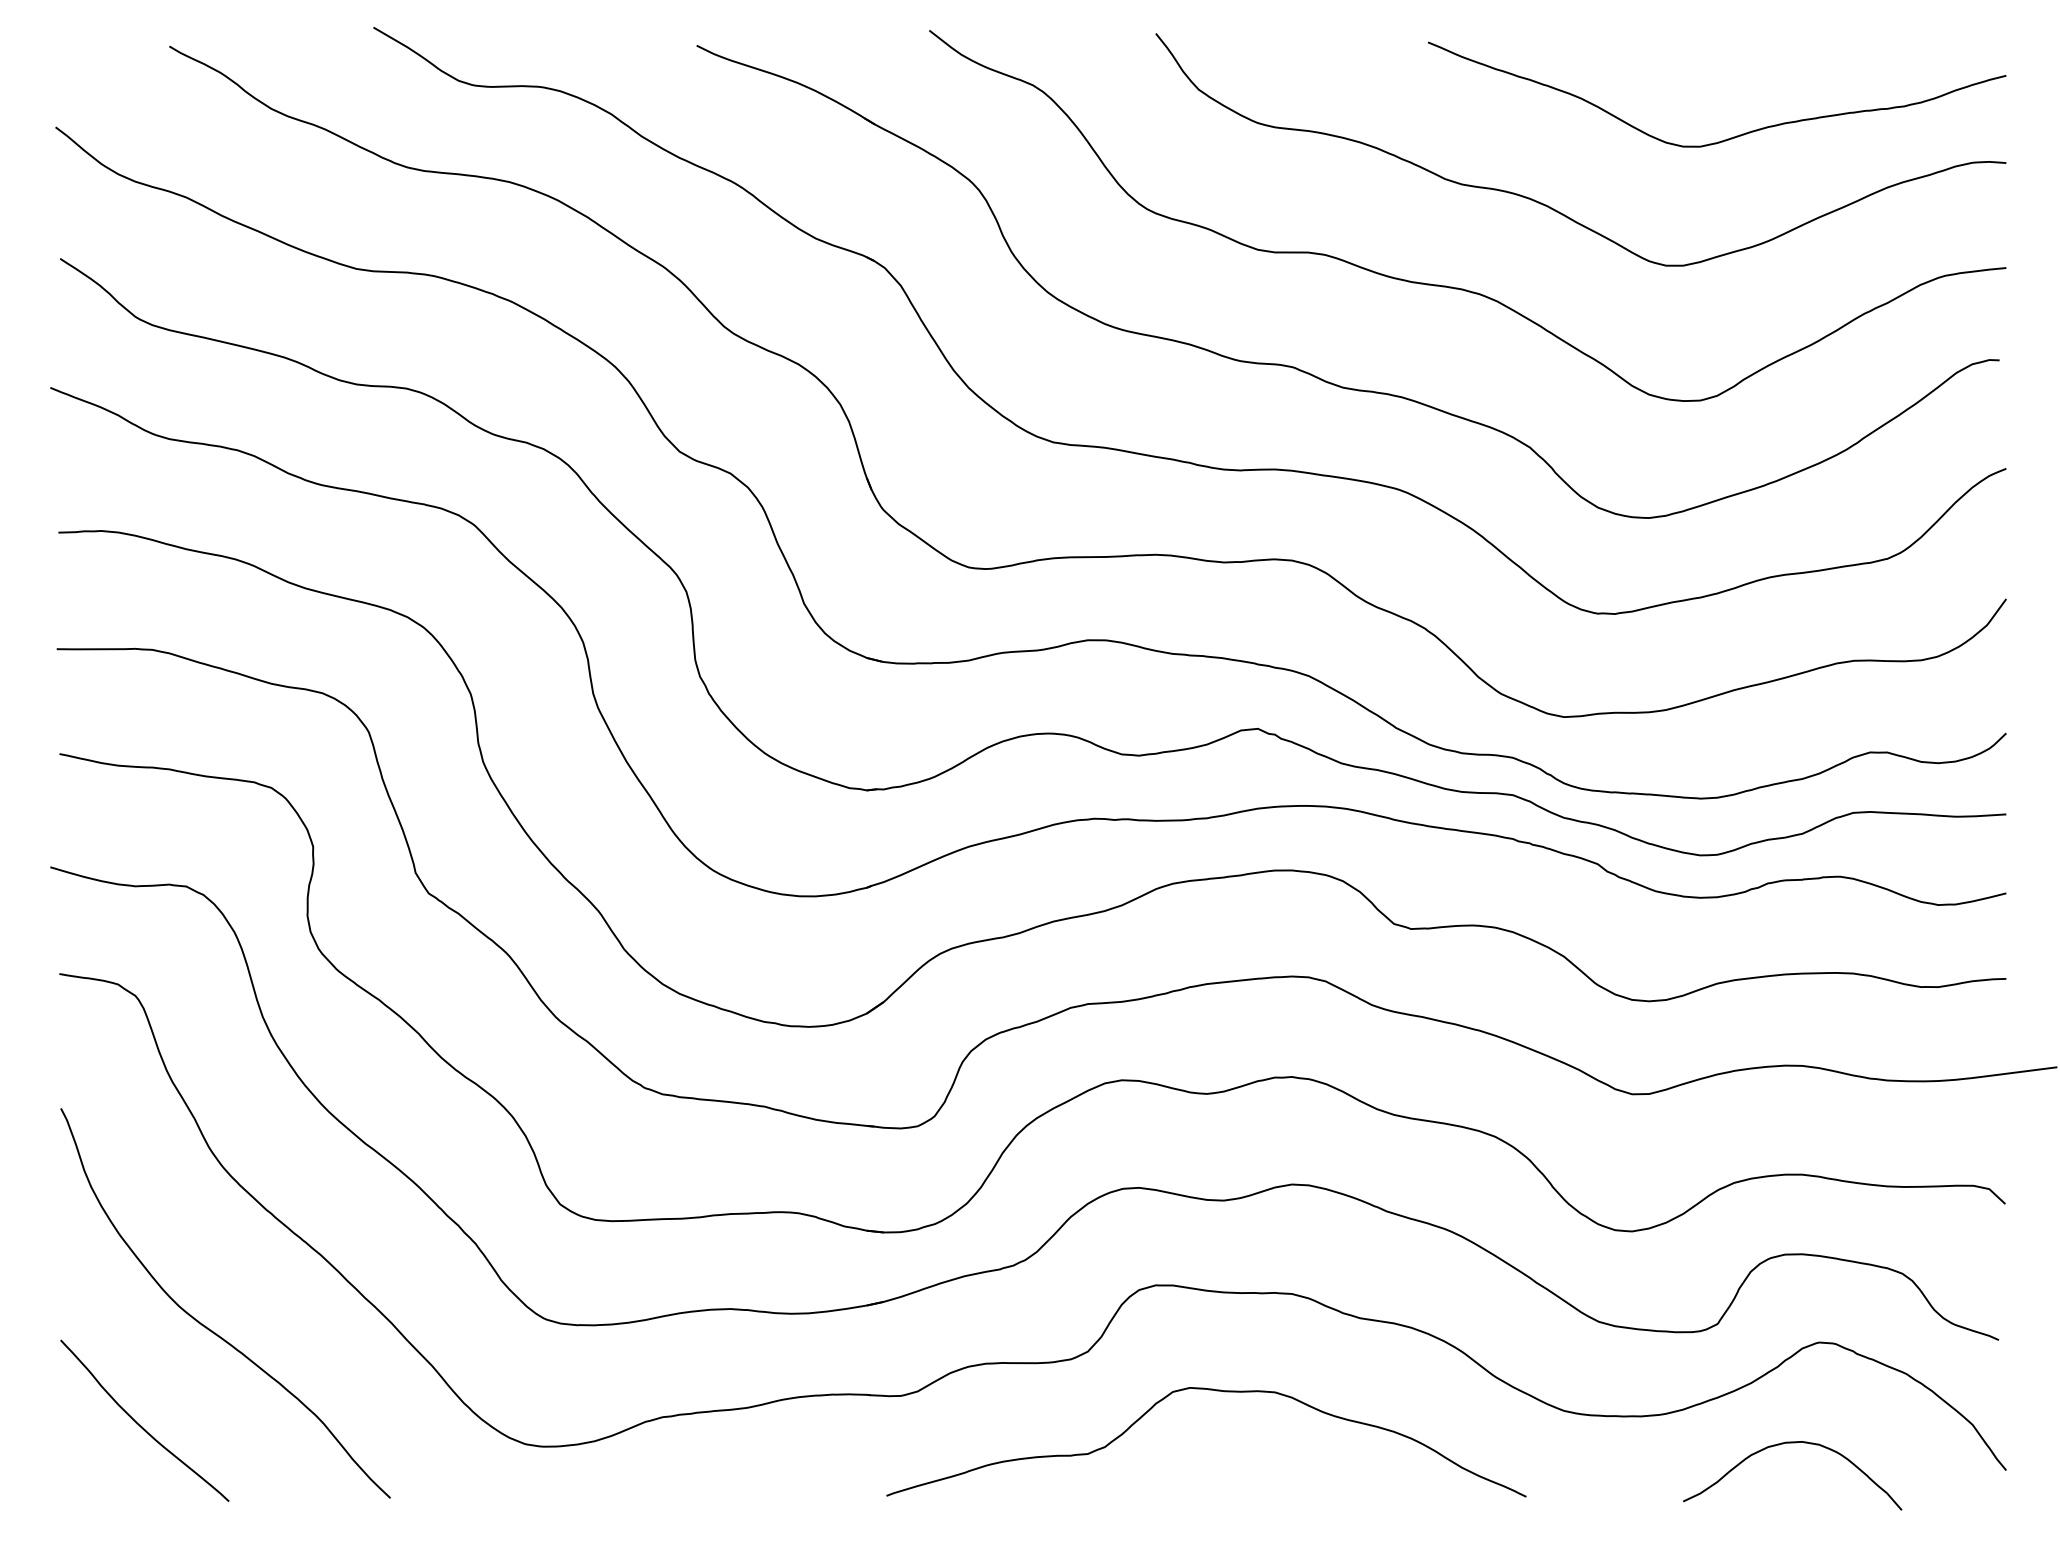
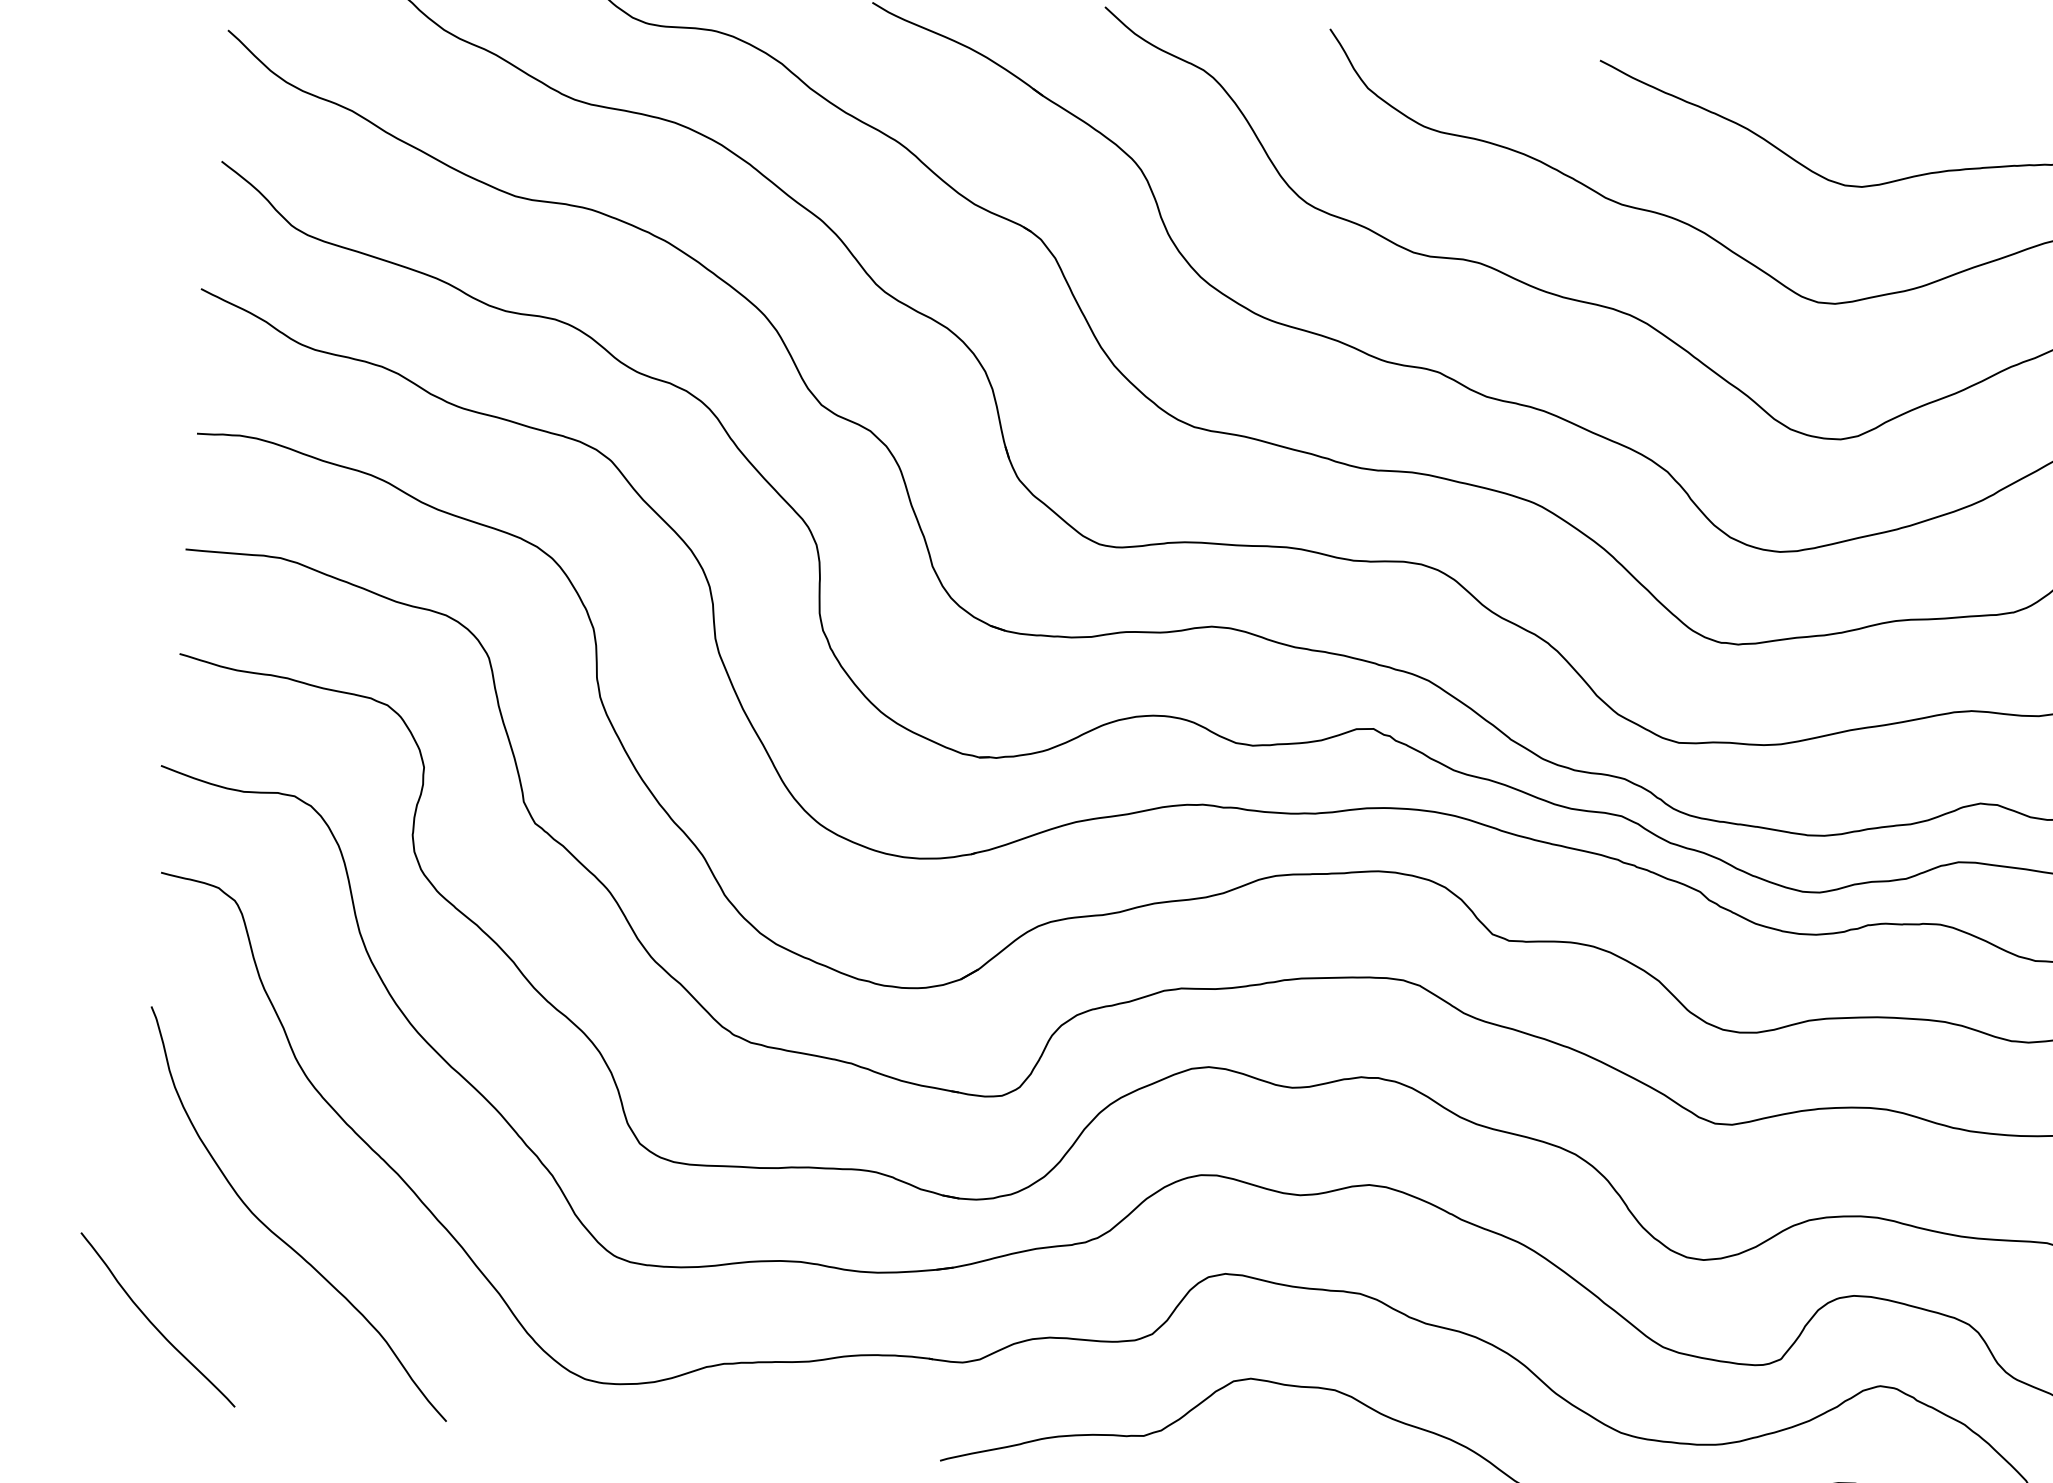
curve: (140, 1424) -> (153, 1323), moved

